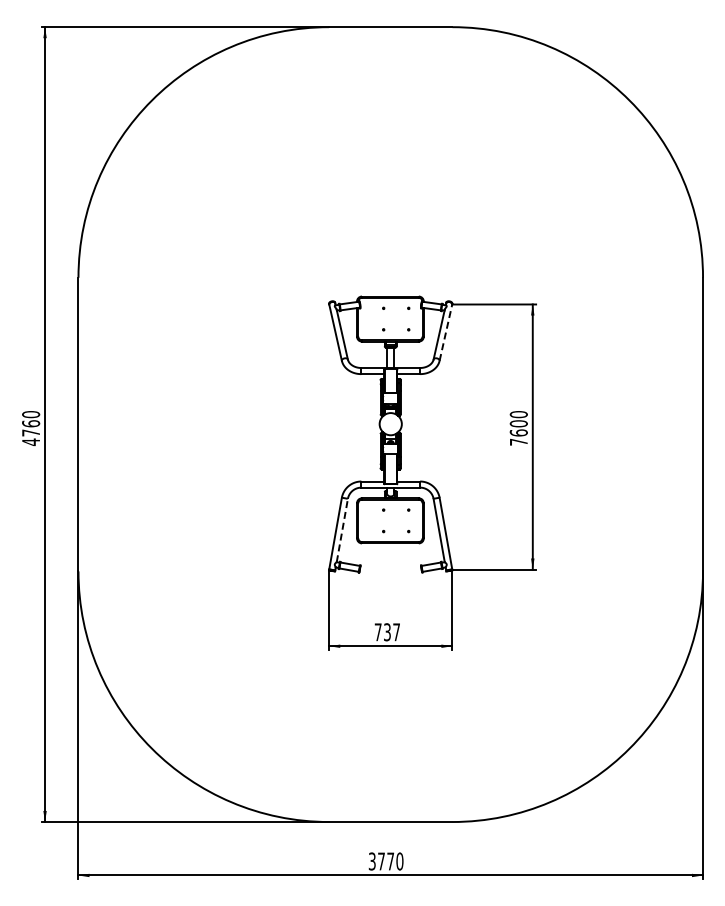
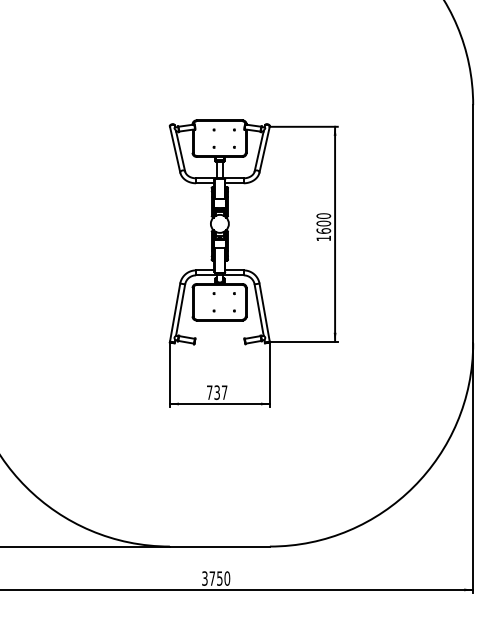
line: (445, 332) -> (264, 149), dashed -> solid
text: (518, 441) -> (323, 237), 7600 -> 1600
line: (342, 530) -> (180, 310), dashed -> solid
text: (390, 861) -> (219, 578), 3770 -> 3750

